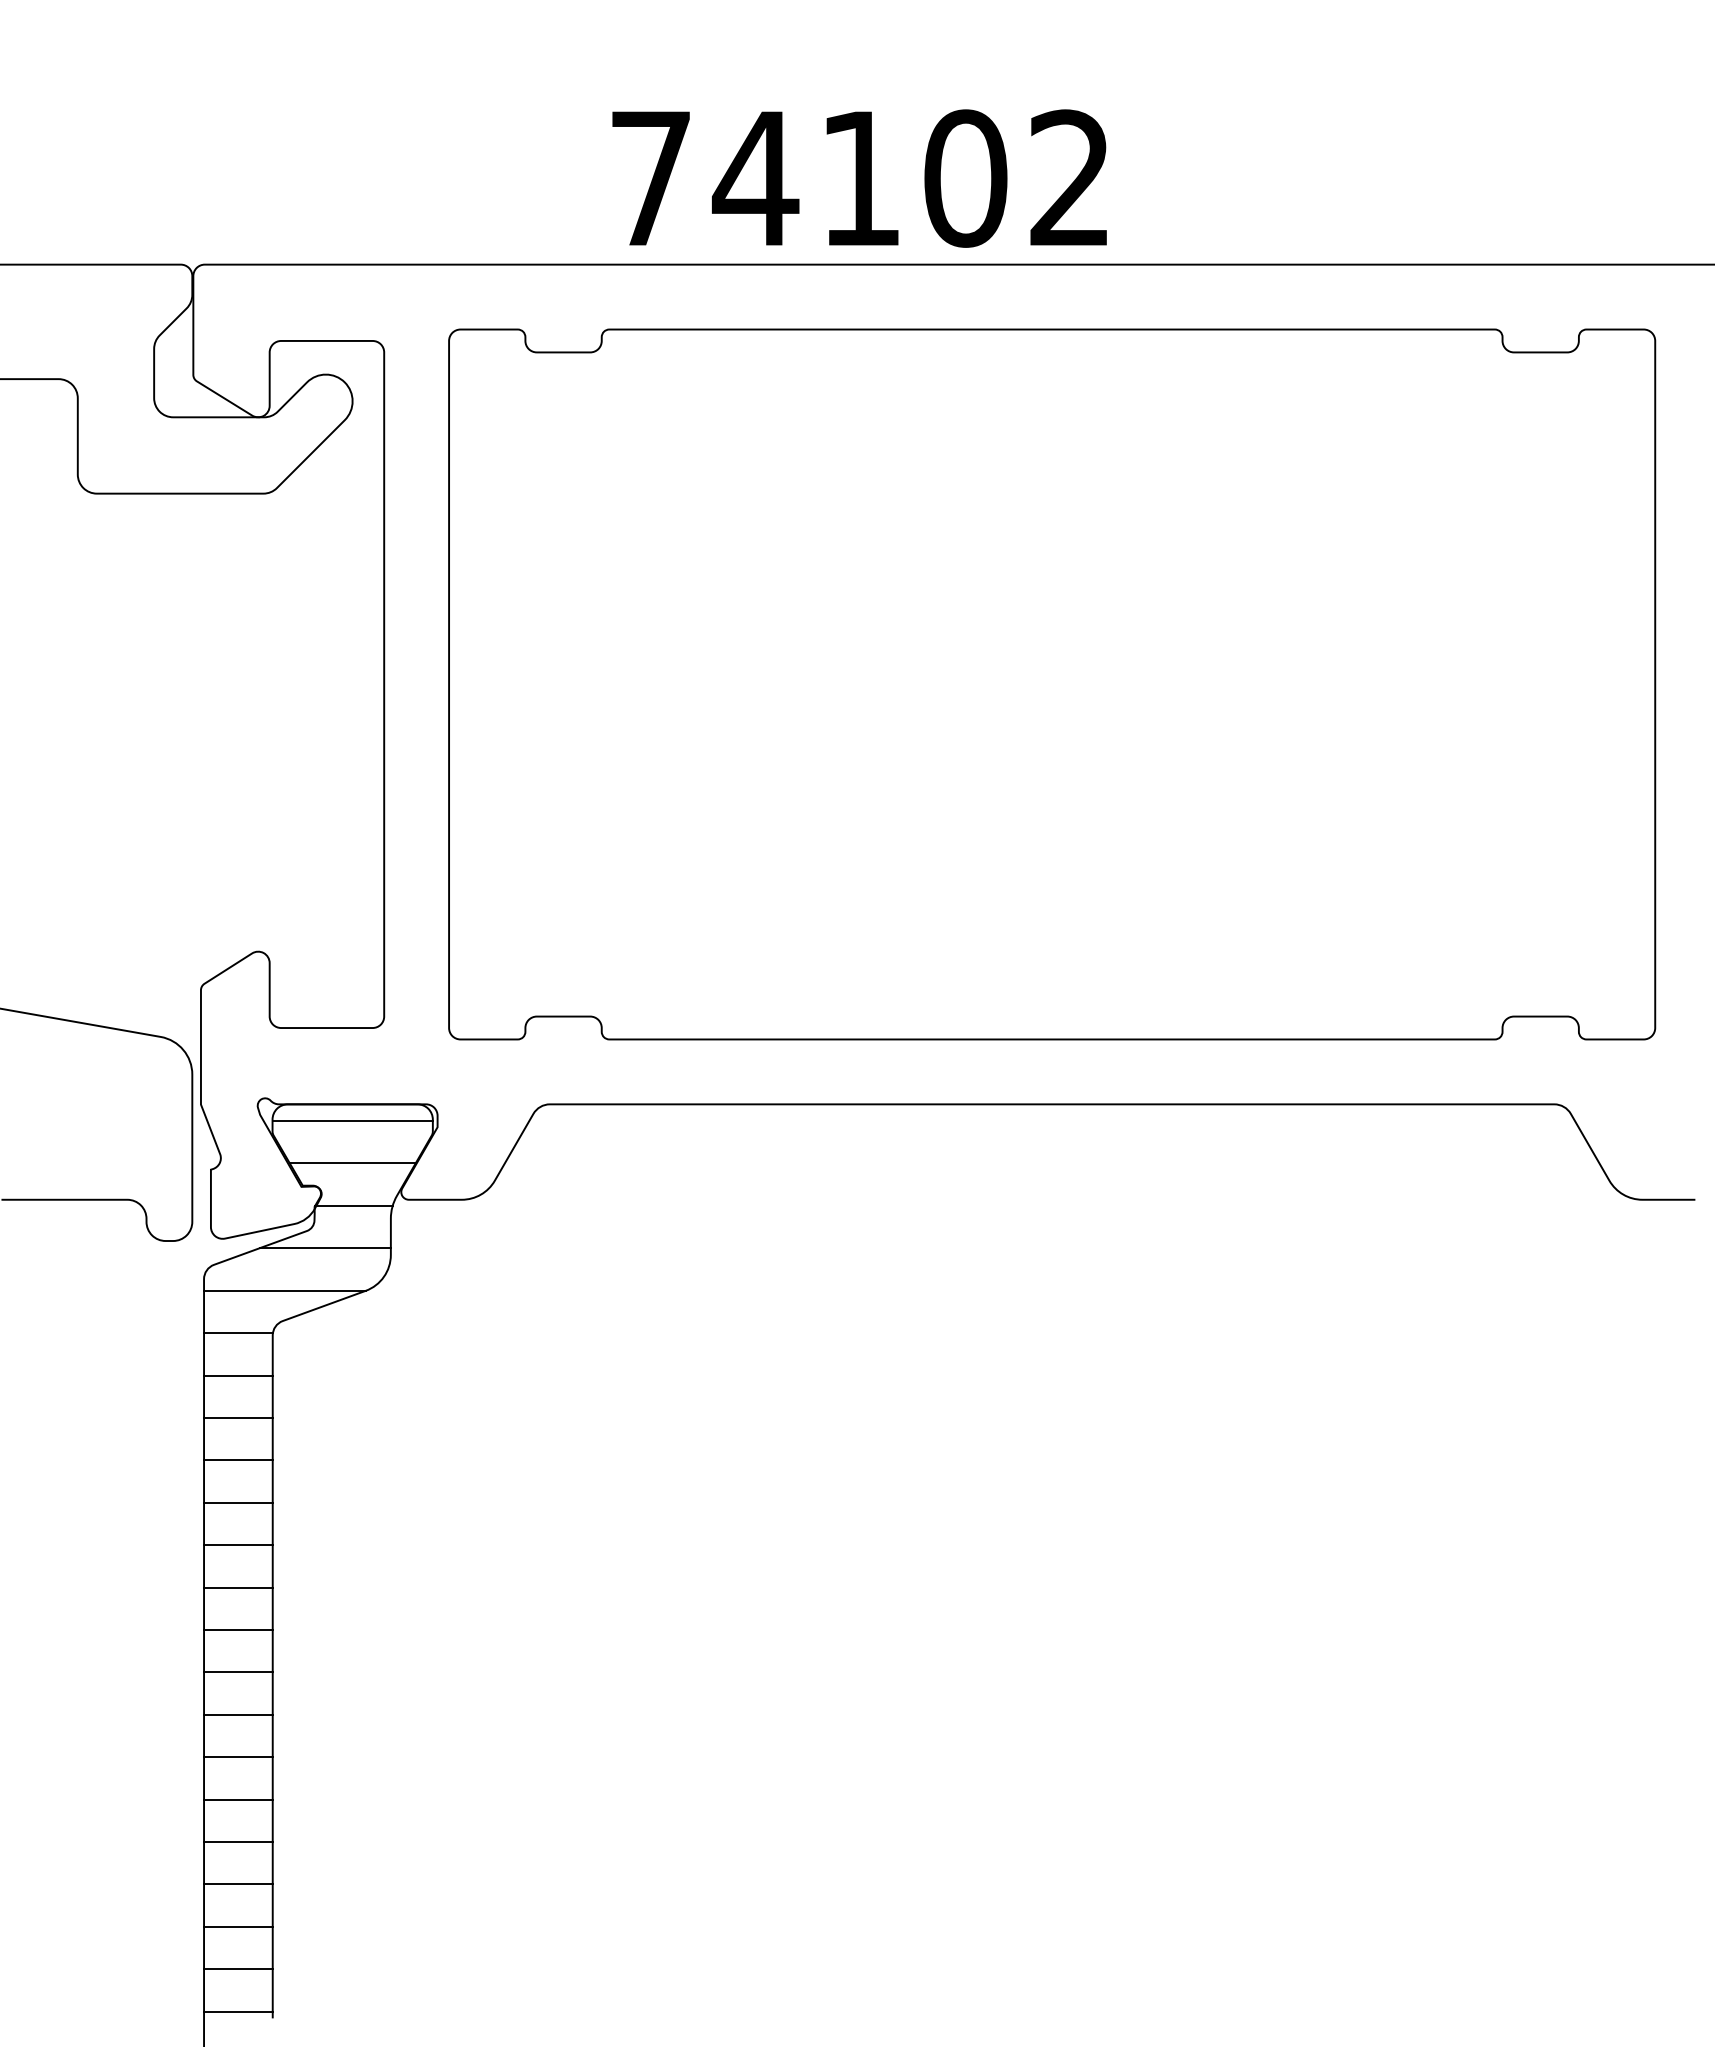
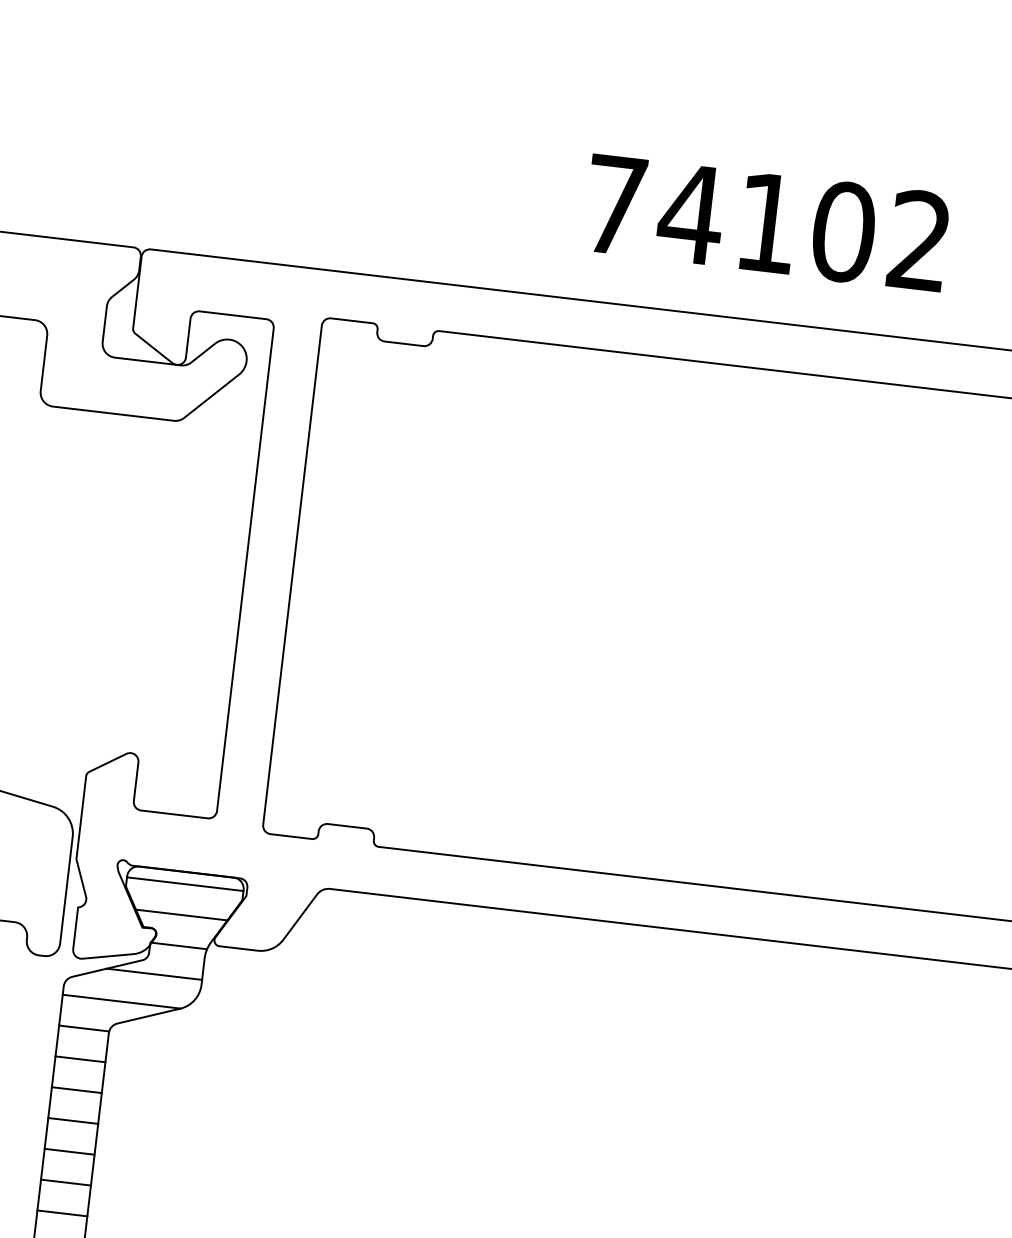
text: (859, 178) -> (766, 222), moved

